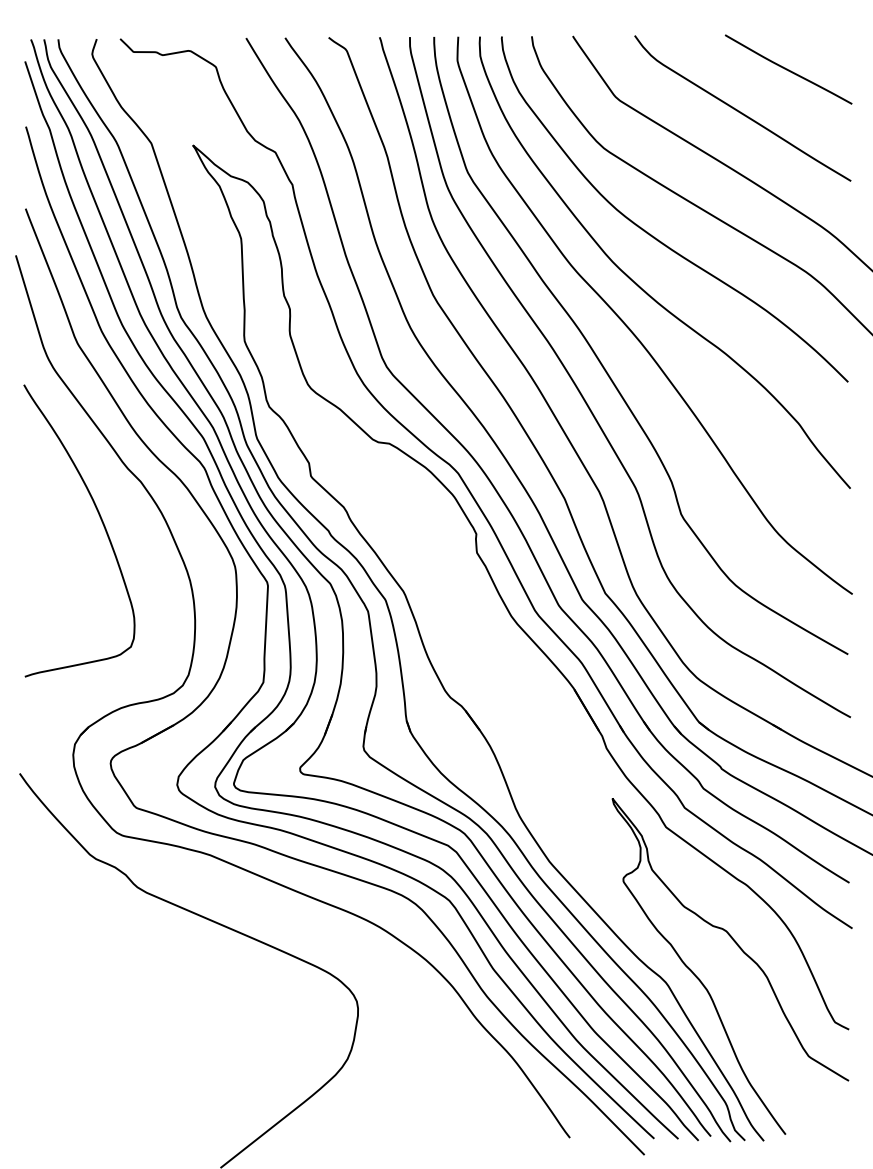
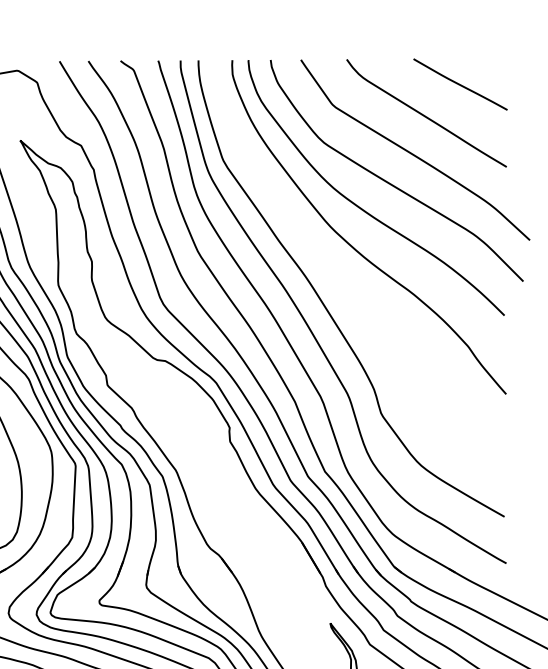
curve: (635, 334) -> (347, 280), removed

